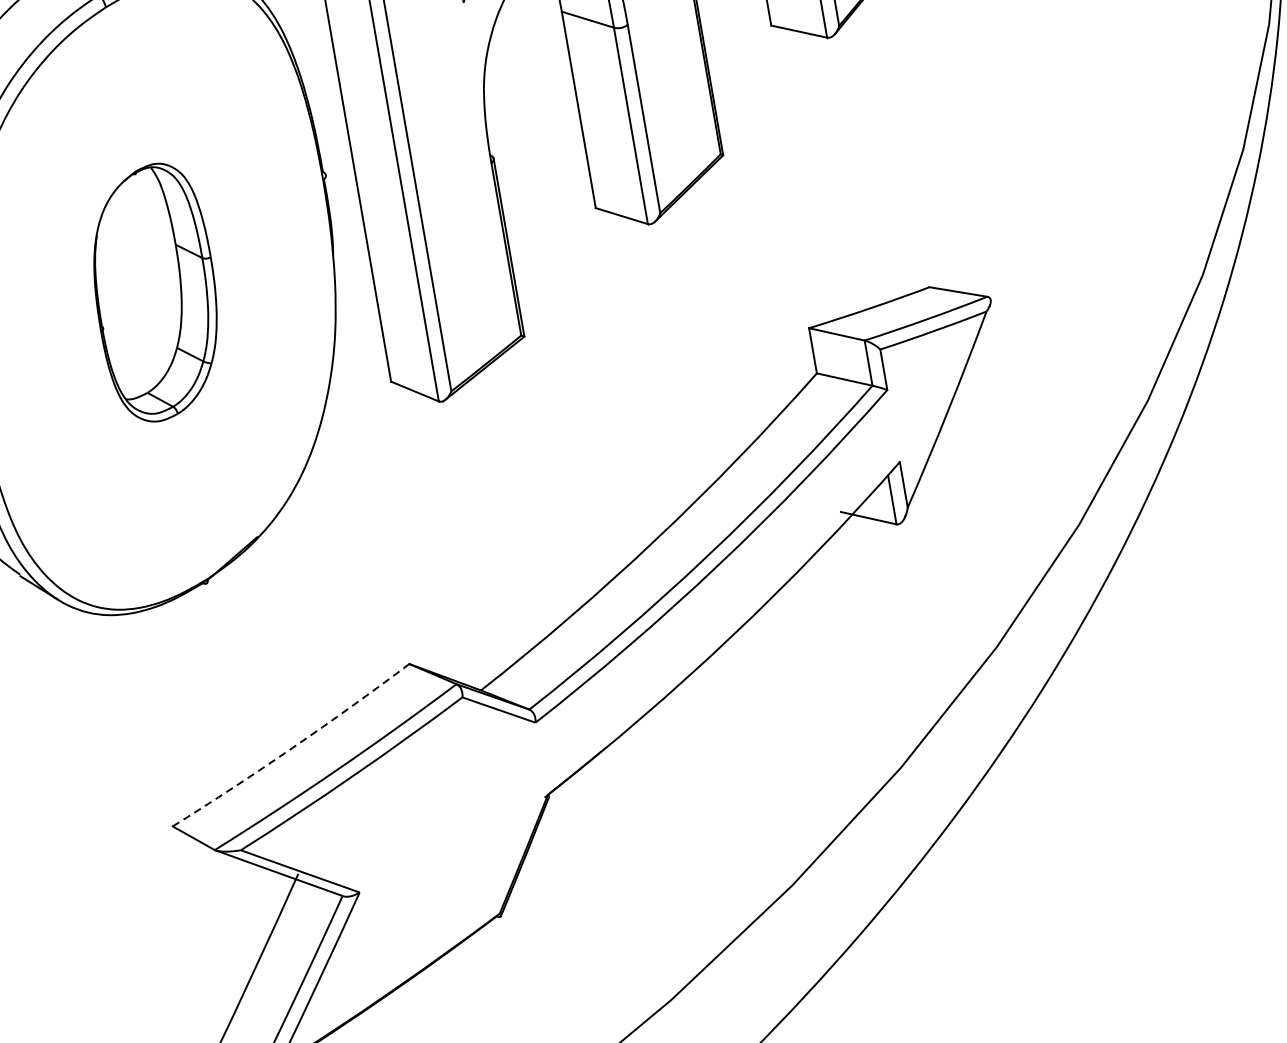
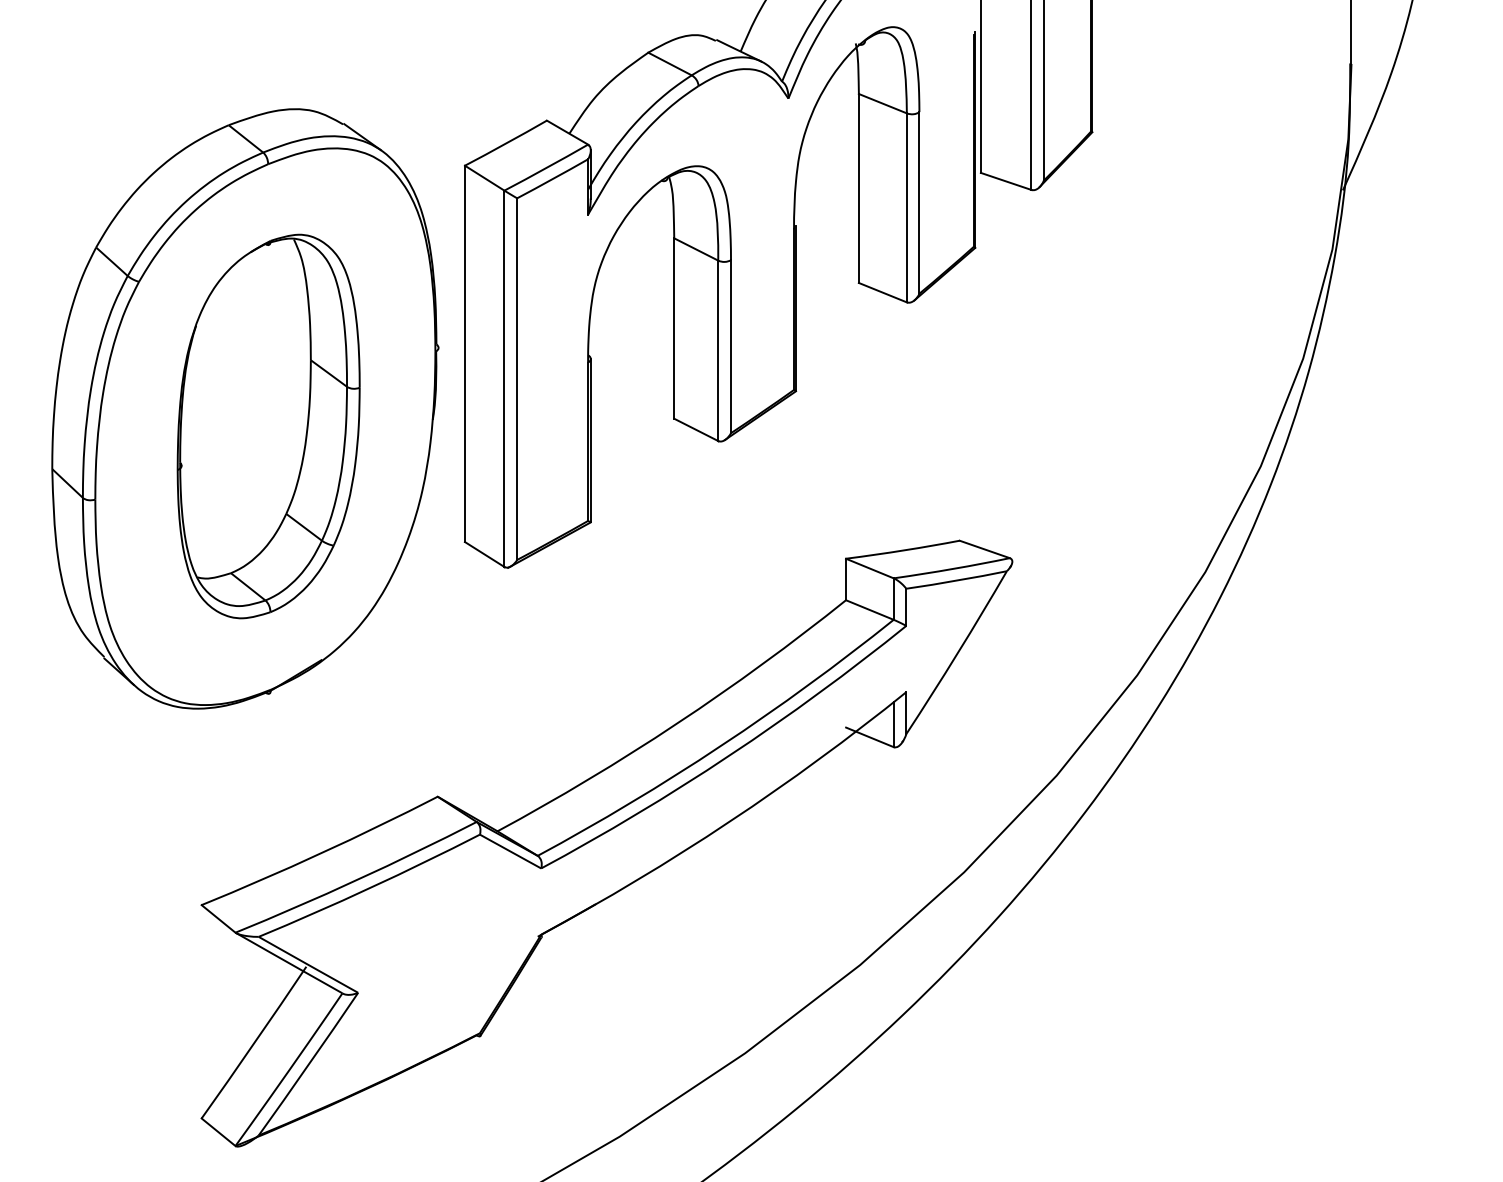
part: (155, 292) -> (268, 426), size x1.67
arc: (292, 747) -> (320, 853), dashed -> solid

